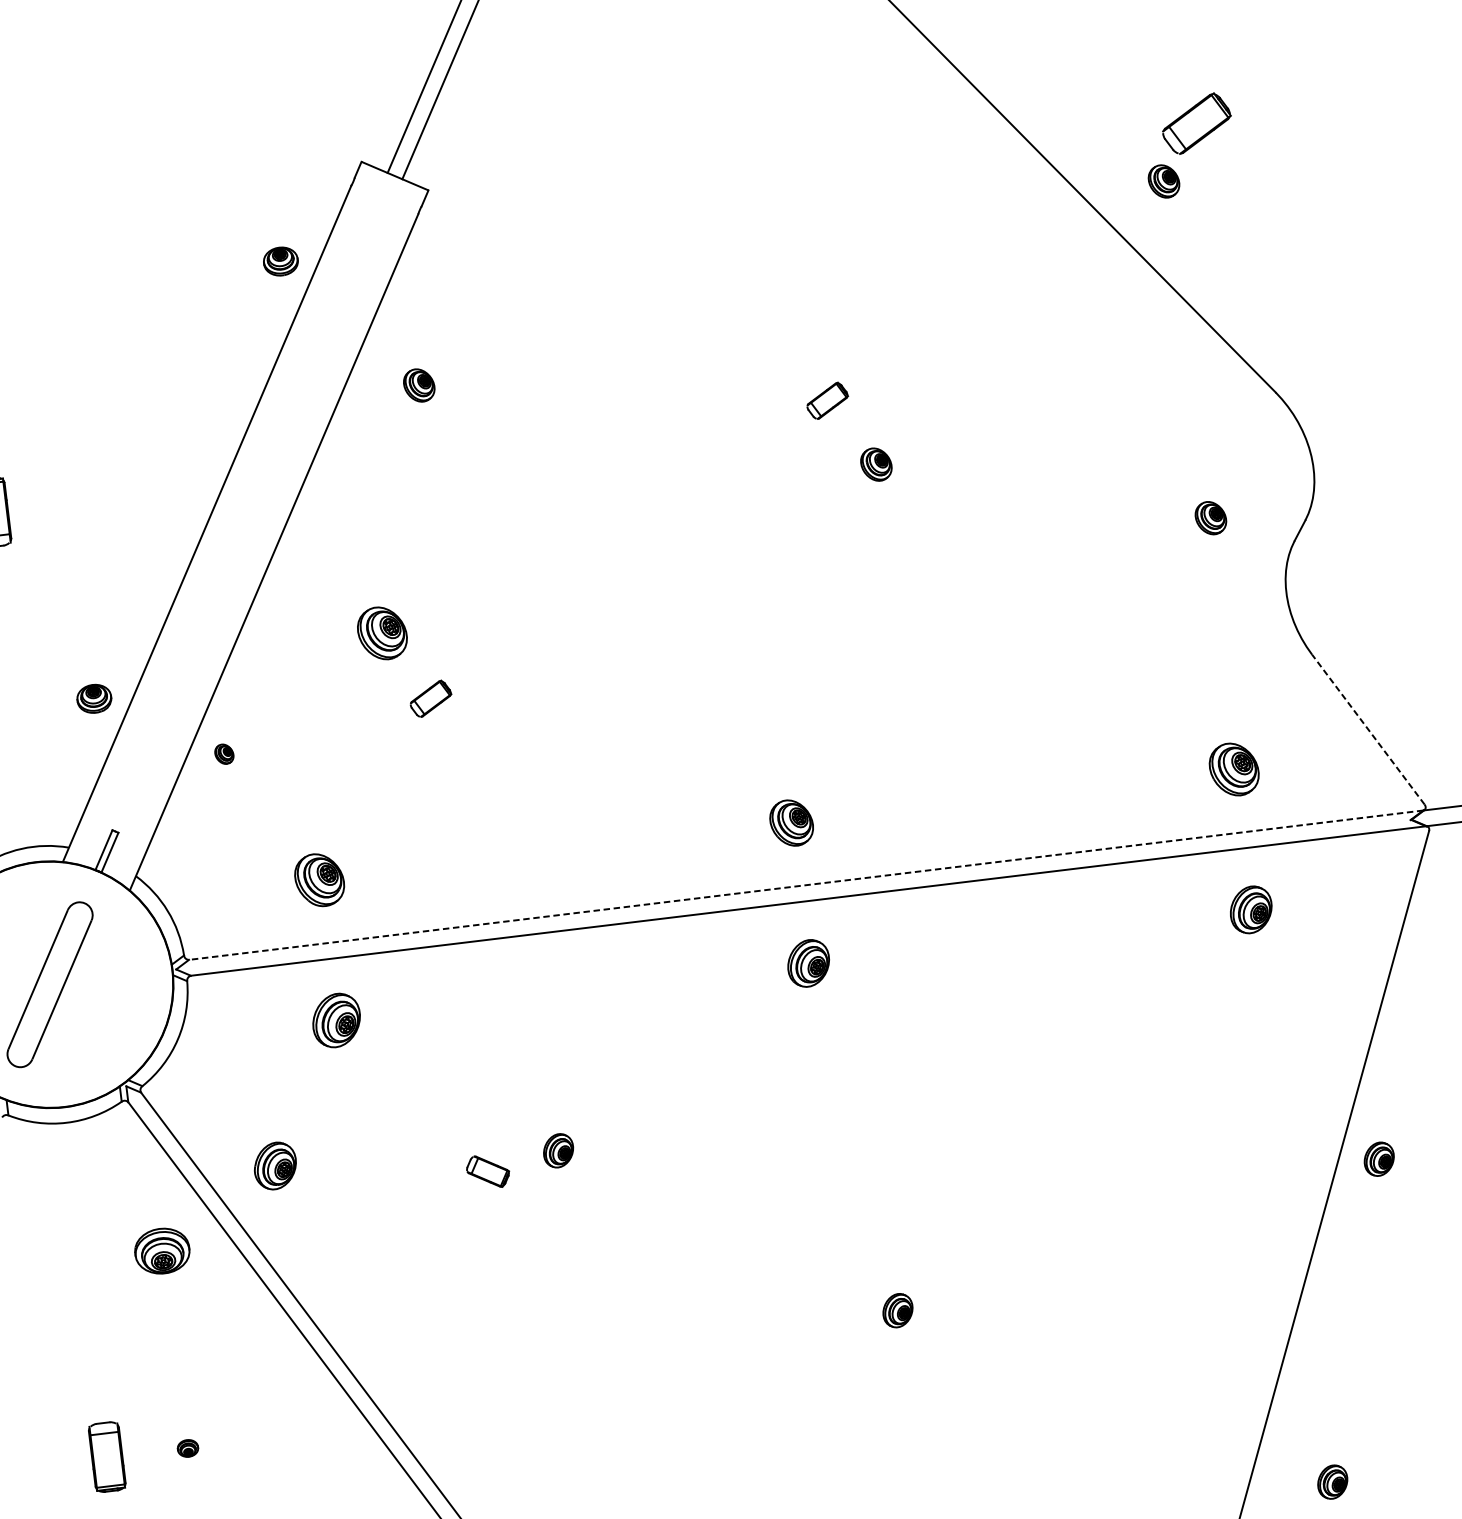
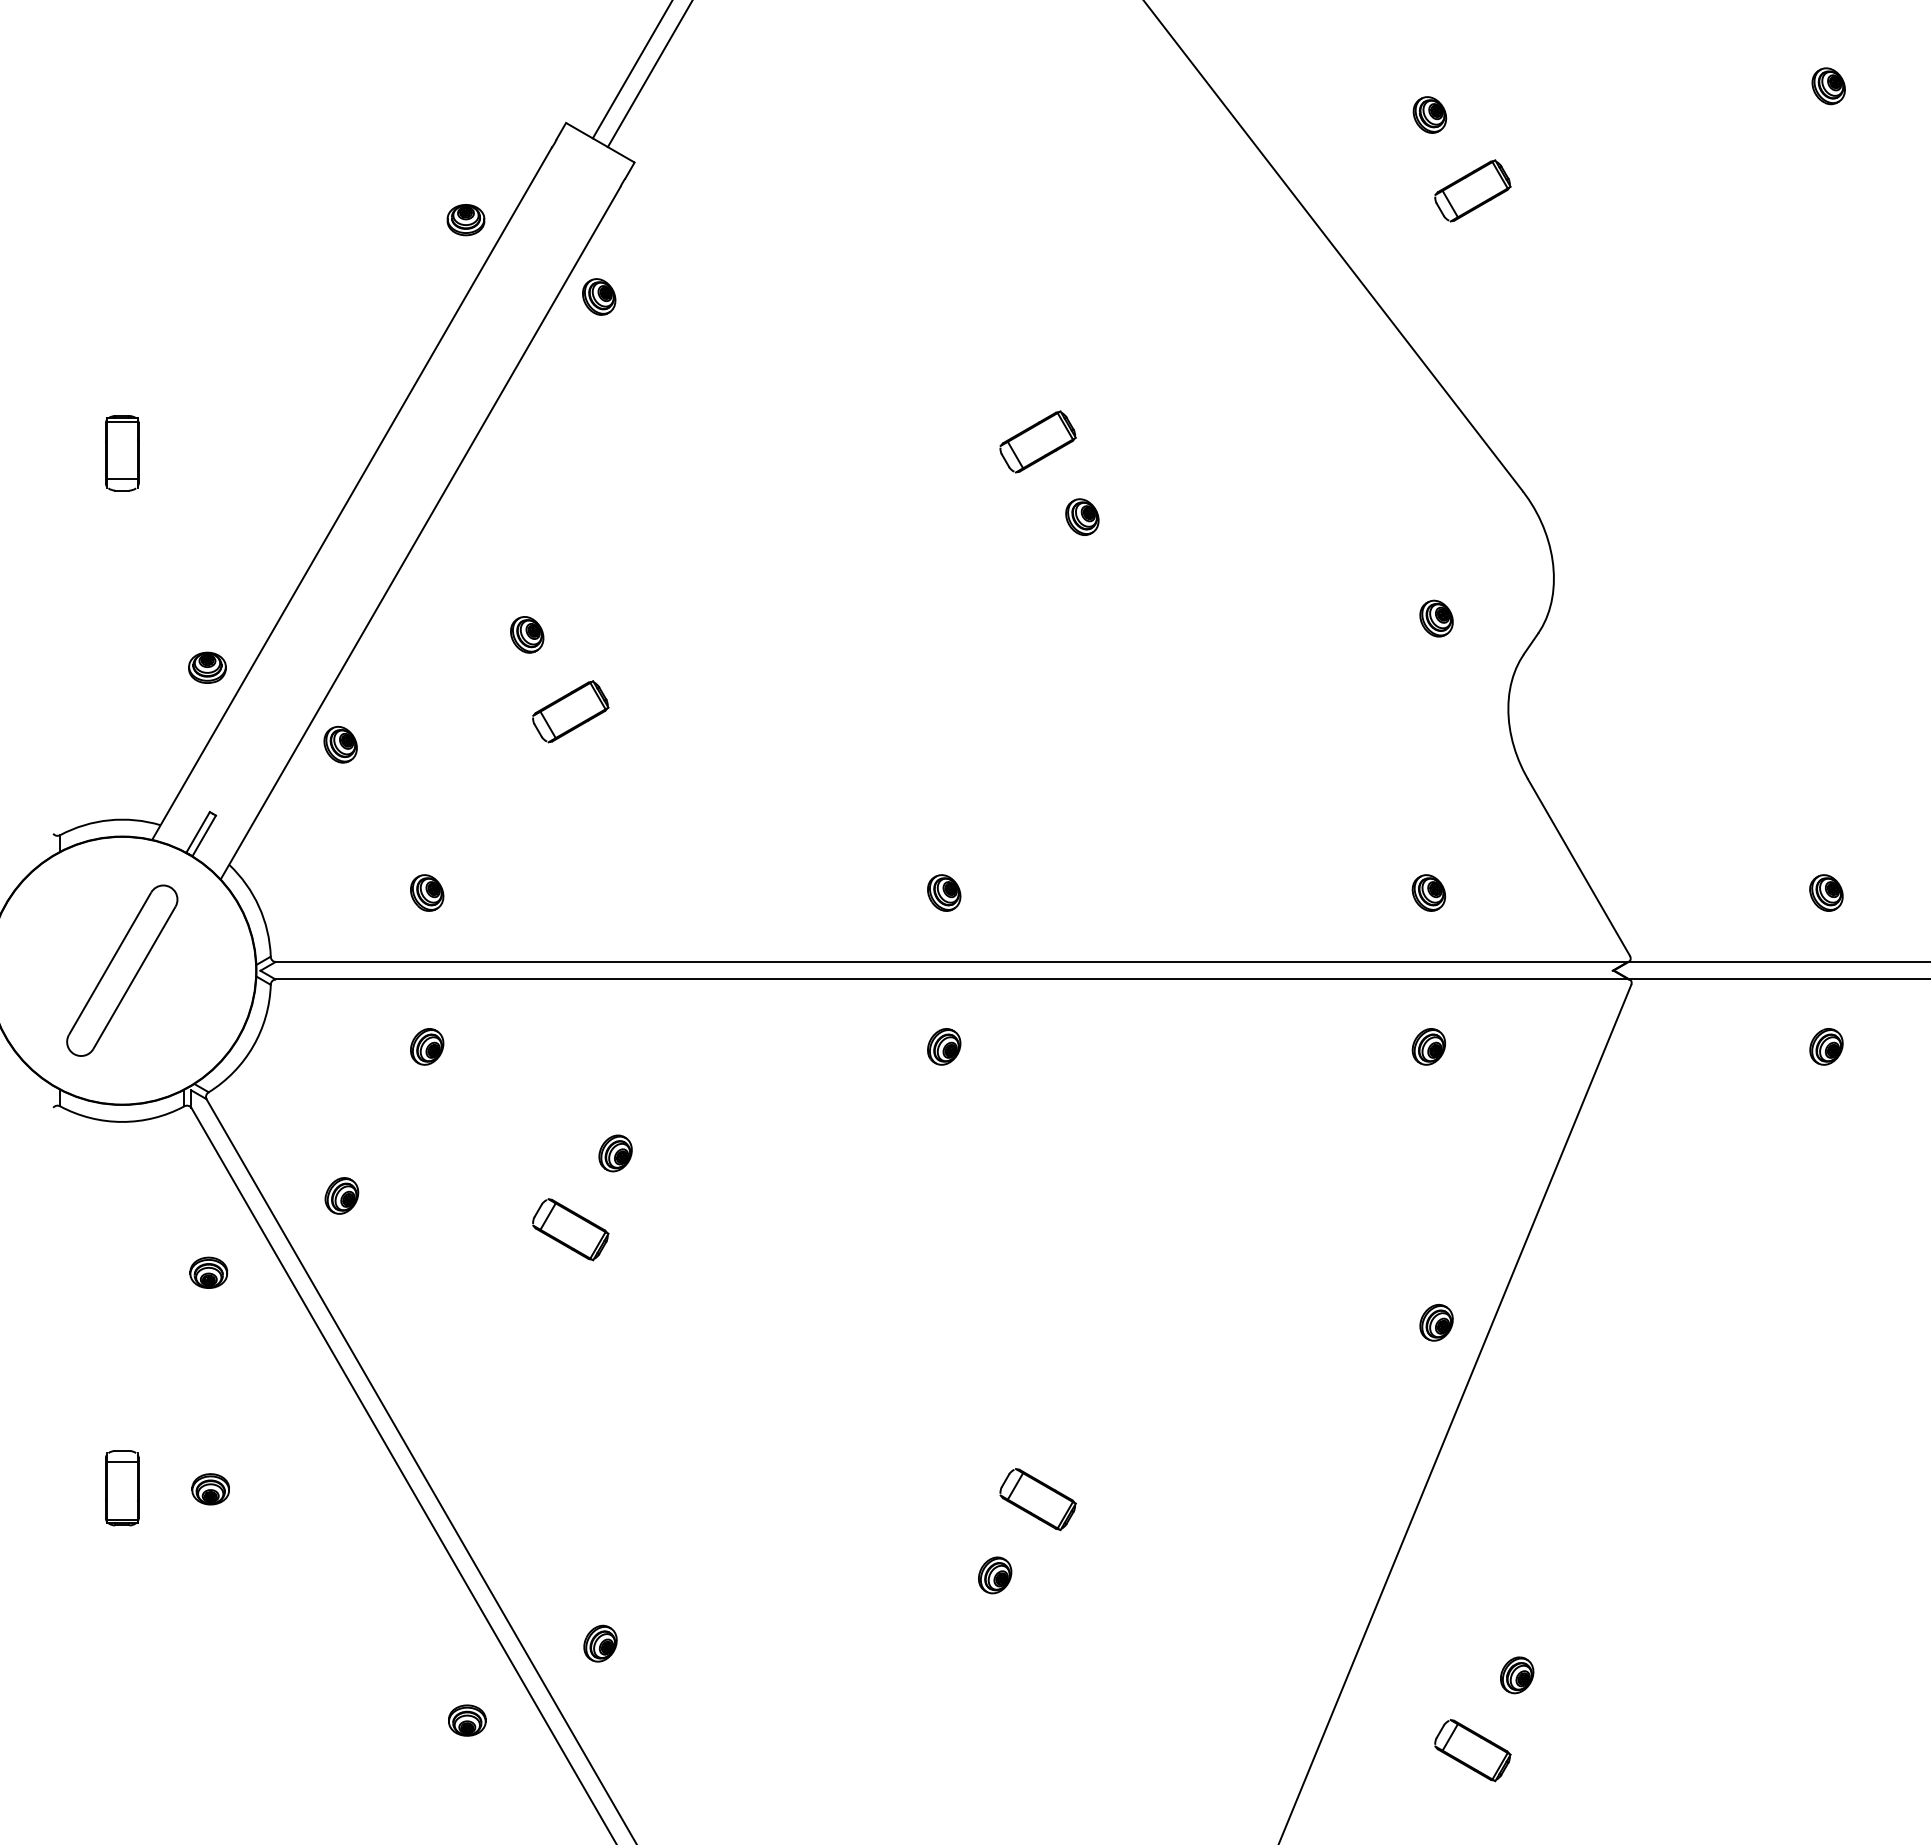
part: (1163, 181) -> (1429, 114), moved
part: (419, 385) -> (599, 296), moved
part: (827, 400) -> (1037, 441), size x1.67
part: (382, 633) -> (527, 634), size x0.62
part: (430, 698) -> (570, 711), size x1.67
line: (1367, 729) -> (1578, 867), dashed -> solid
part: (224, 754) -> (340, 744), size x1.67
part: (1233, 769) -> (1428, 892), size x0.62
part: (791, 822) -> (944, 892), size x0.71
part: (320, 879) -> (427, 892), size x0.62
line: (806, 885) -> (951, 962), dashed -> solid
part: (1250, 909) -> (1428, 1046), size x0.71
part: (808, 963) -> (944, 1046), size x0.71
part: (337, 1020) -> (427, 1046), size x0.62
part: (558, 1150) -> (615, 1153), moved
part: (1379, 1158) -> (1436, 1322), moved
part: (275, 1165) -> (341, 1195), size x0.71
part: (487, 1171) -> (570, 1229), size x1.67
part: (162, 1250) -> (208, 1272), size x0.62
part: (898, 1310) -> (995, 1575), moved
part: (943, 1366) -> (1037, 1499), added
part: (187, 1448) -> (210, 1489), size x1.67
part: (1333, 1482) -> (1517, 1675), moved

